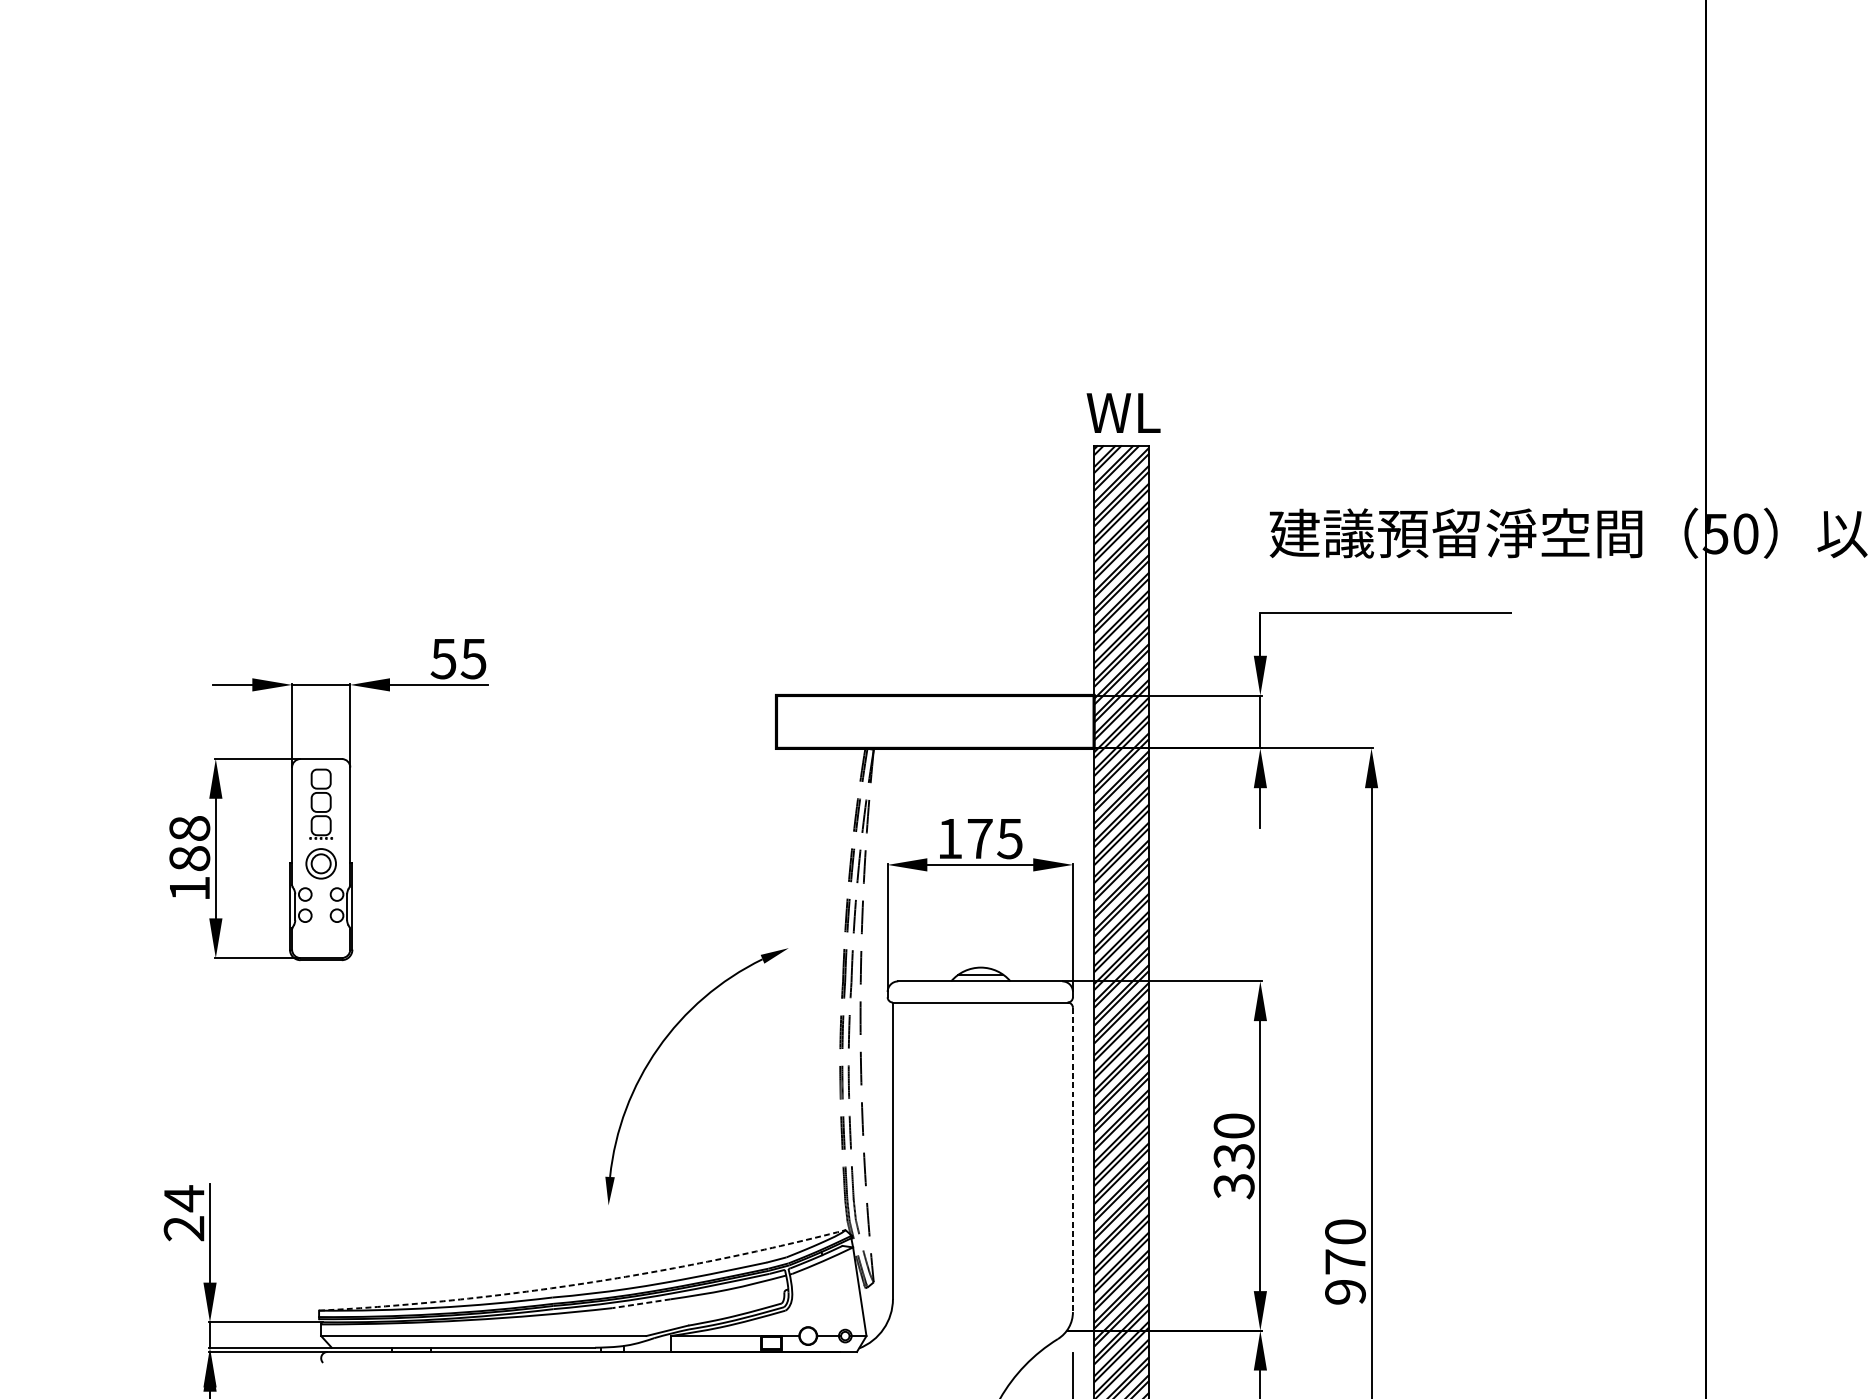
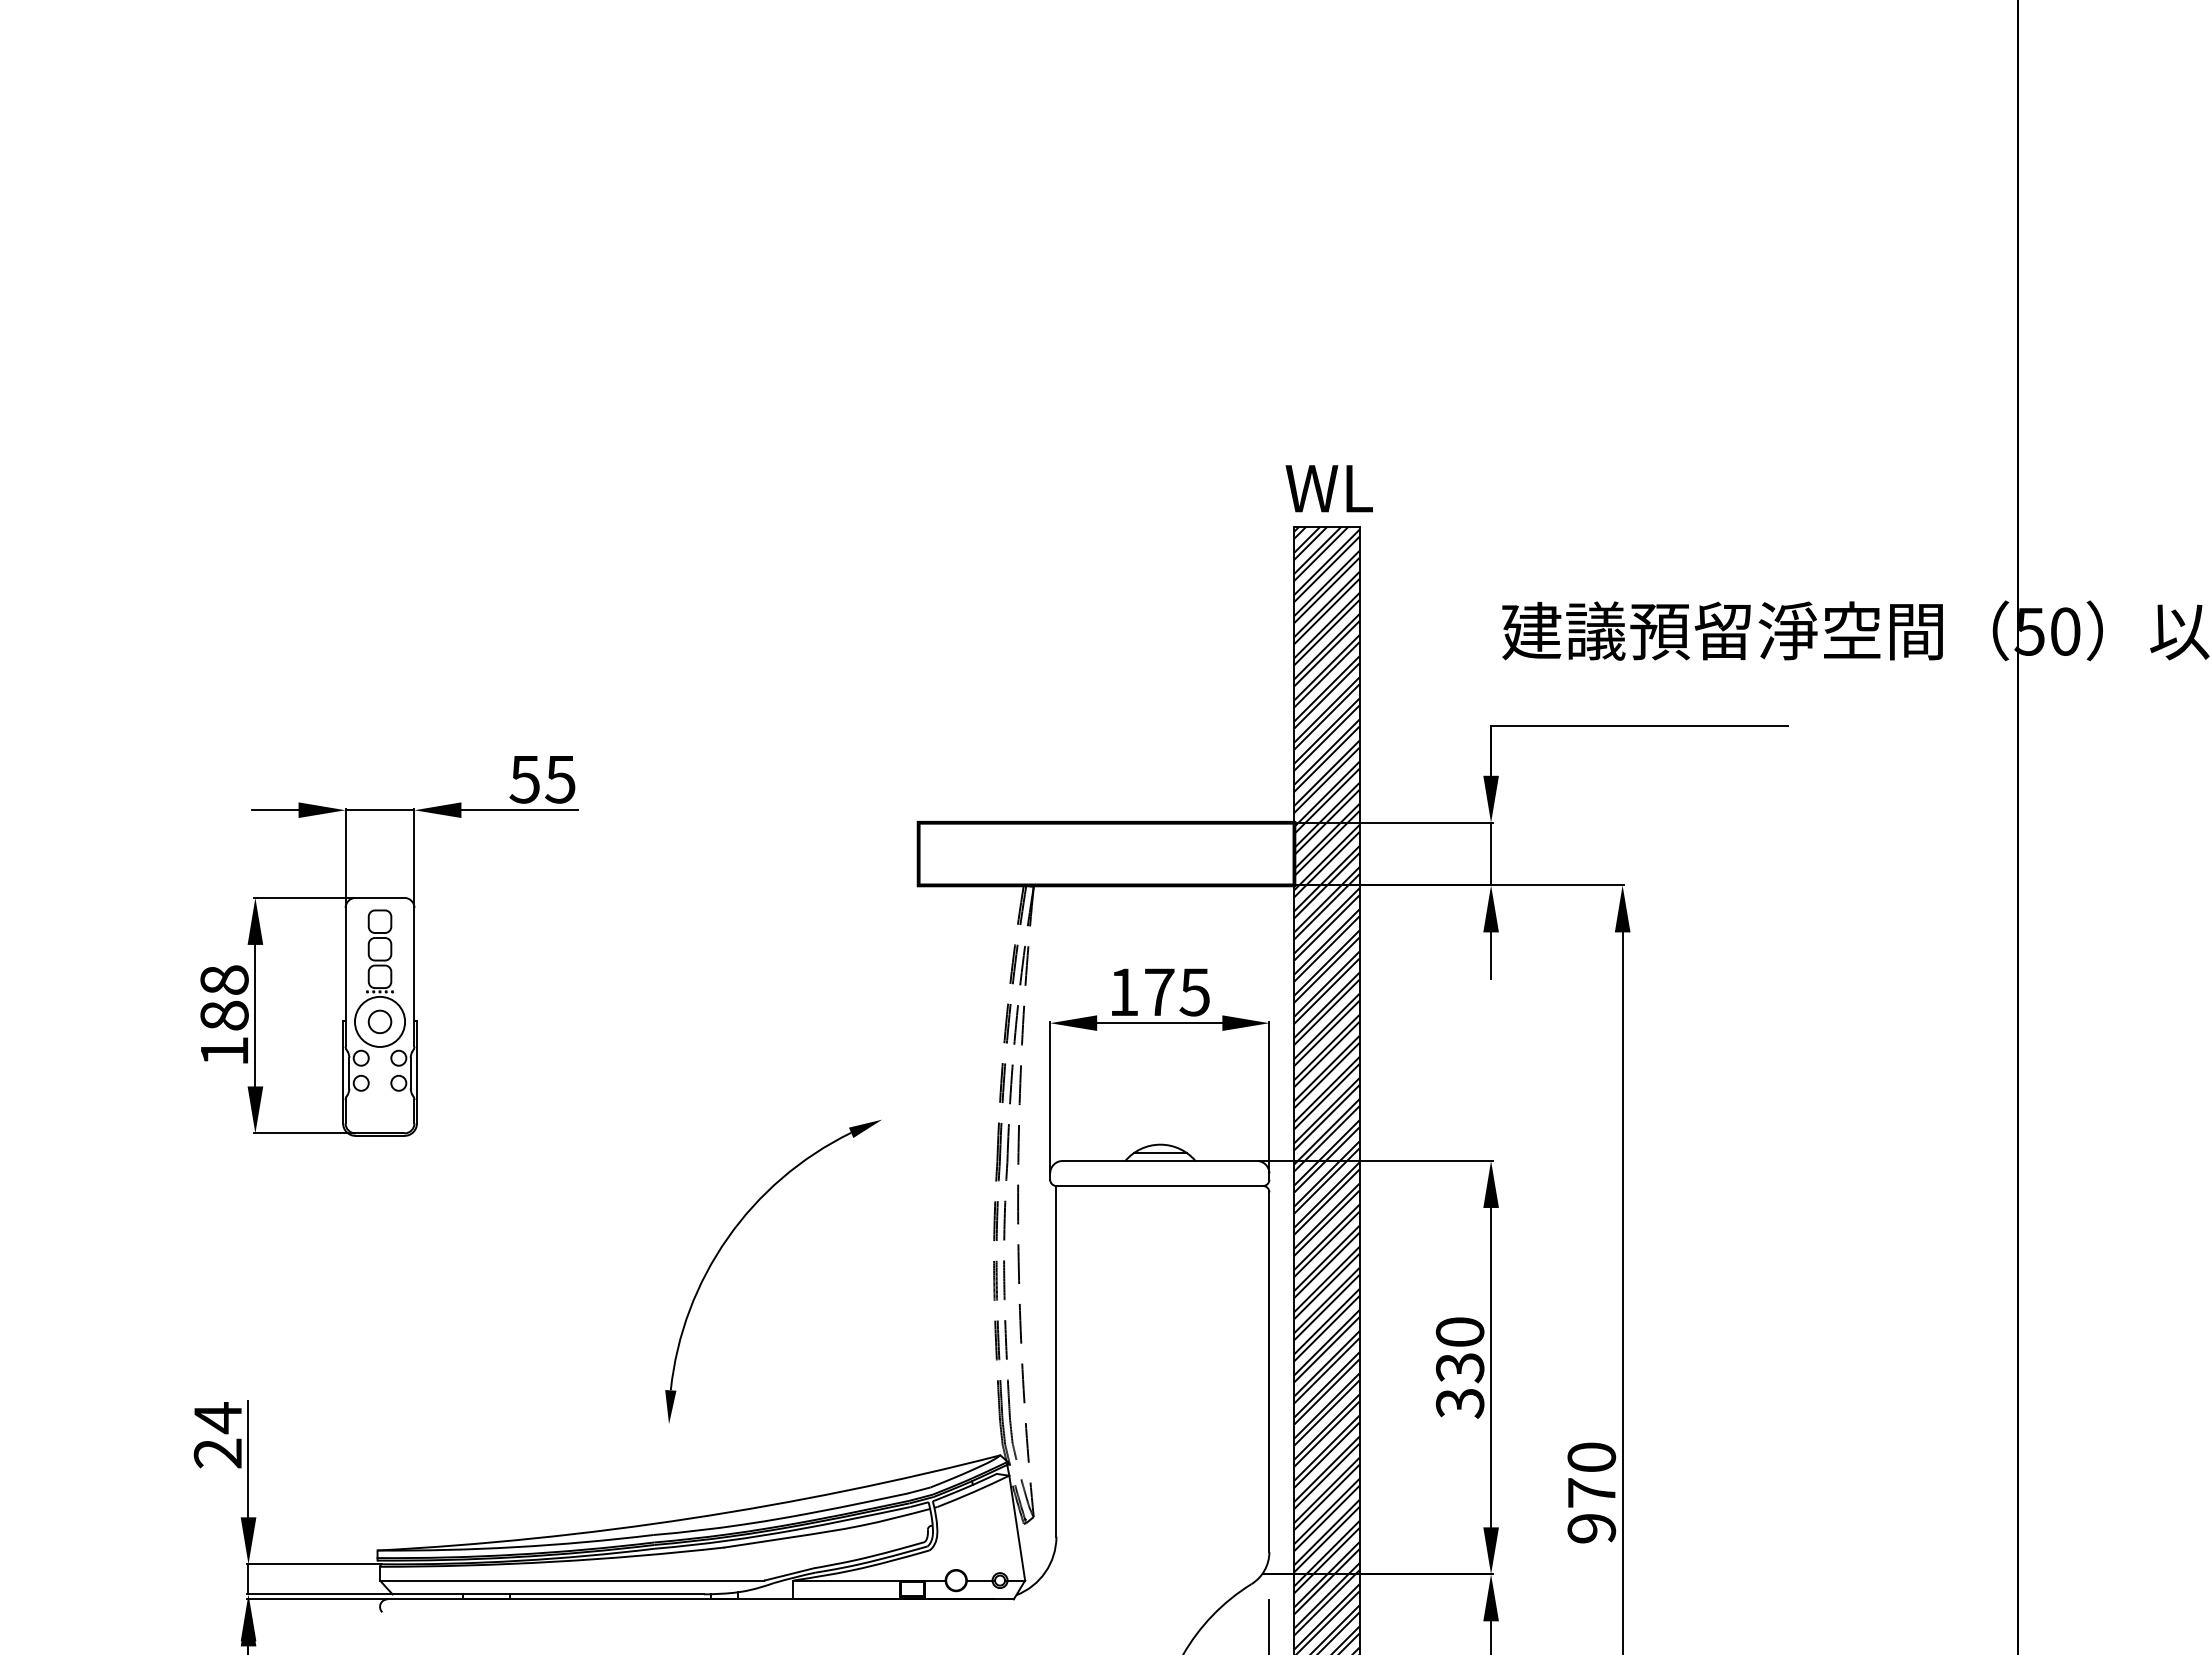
circle: (320, 863) -> (379, 1021), size x1.43
part: (658, 1049) -> (728, 1239), moved
line: (1073, 1160) -> (1269, 1372), dashed -> solid
arc: (584, 1283) -> (691, 1518), dashed -> solid
line: (641, 1303) -> (758, 1542), dashed -> solid

